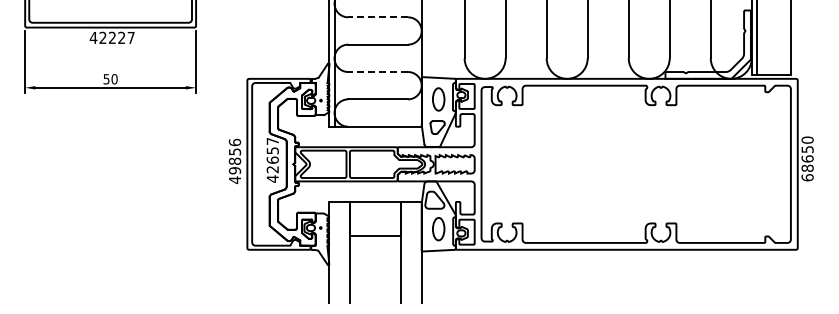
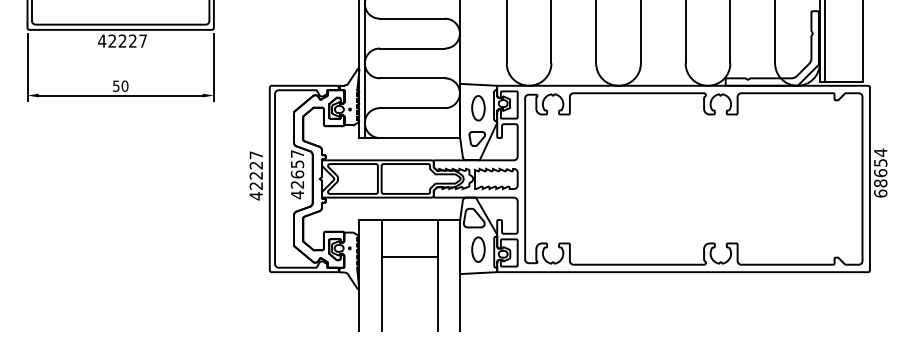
line: (378, 17) -> (412, 18), dashed -> solid
line: (378, 72) -> (412, 78), dashed -> solid
text: (807, 140) -> (880, 153), 68650 -> 68654
text: (234, 156) -> (255, 170), 49856 -> 42227

